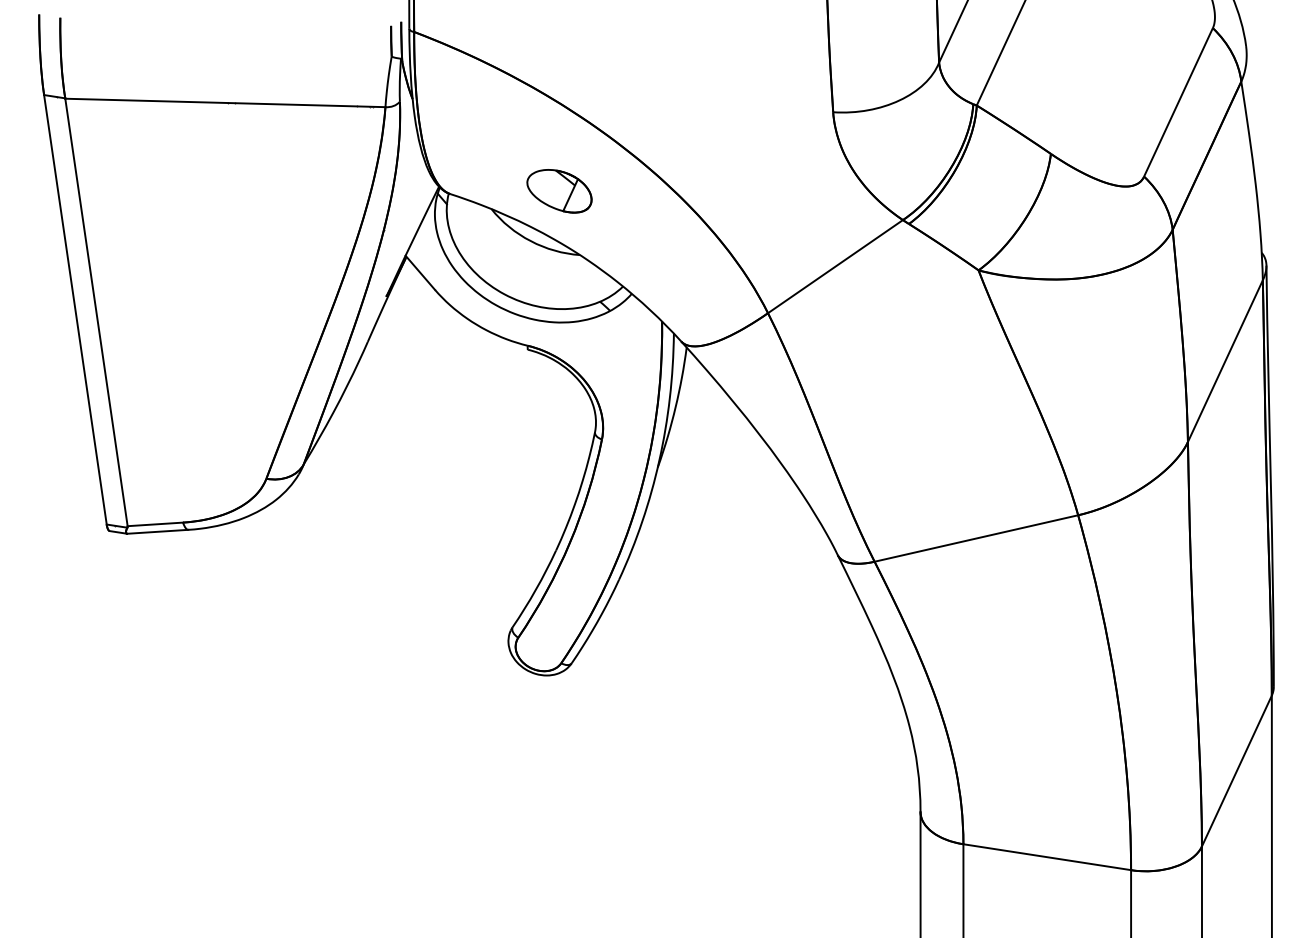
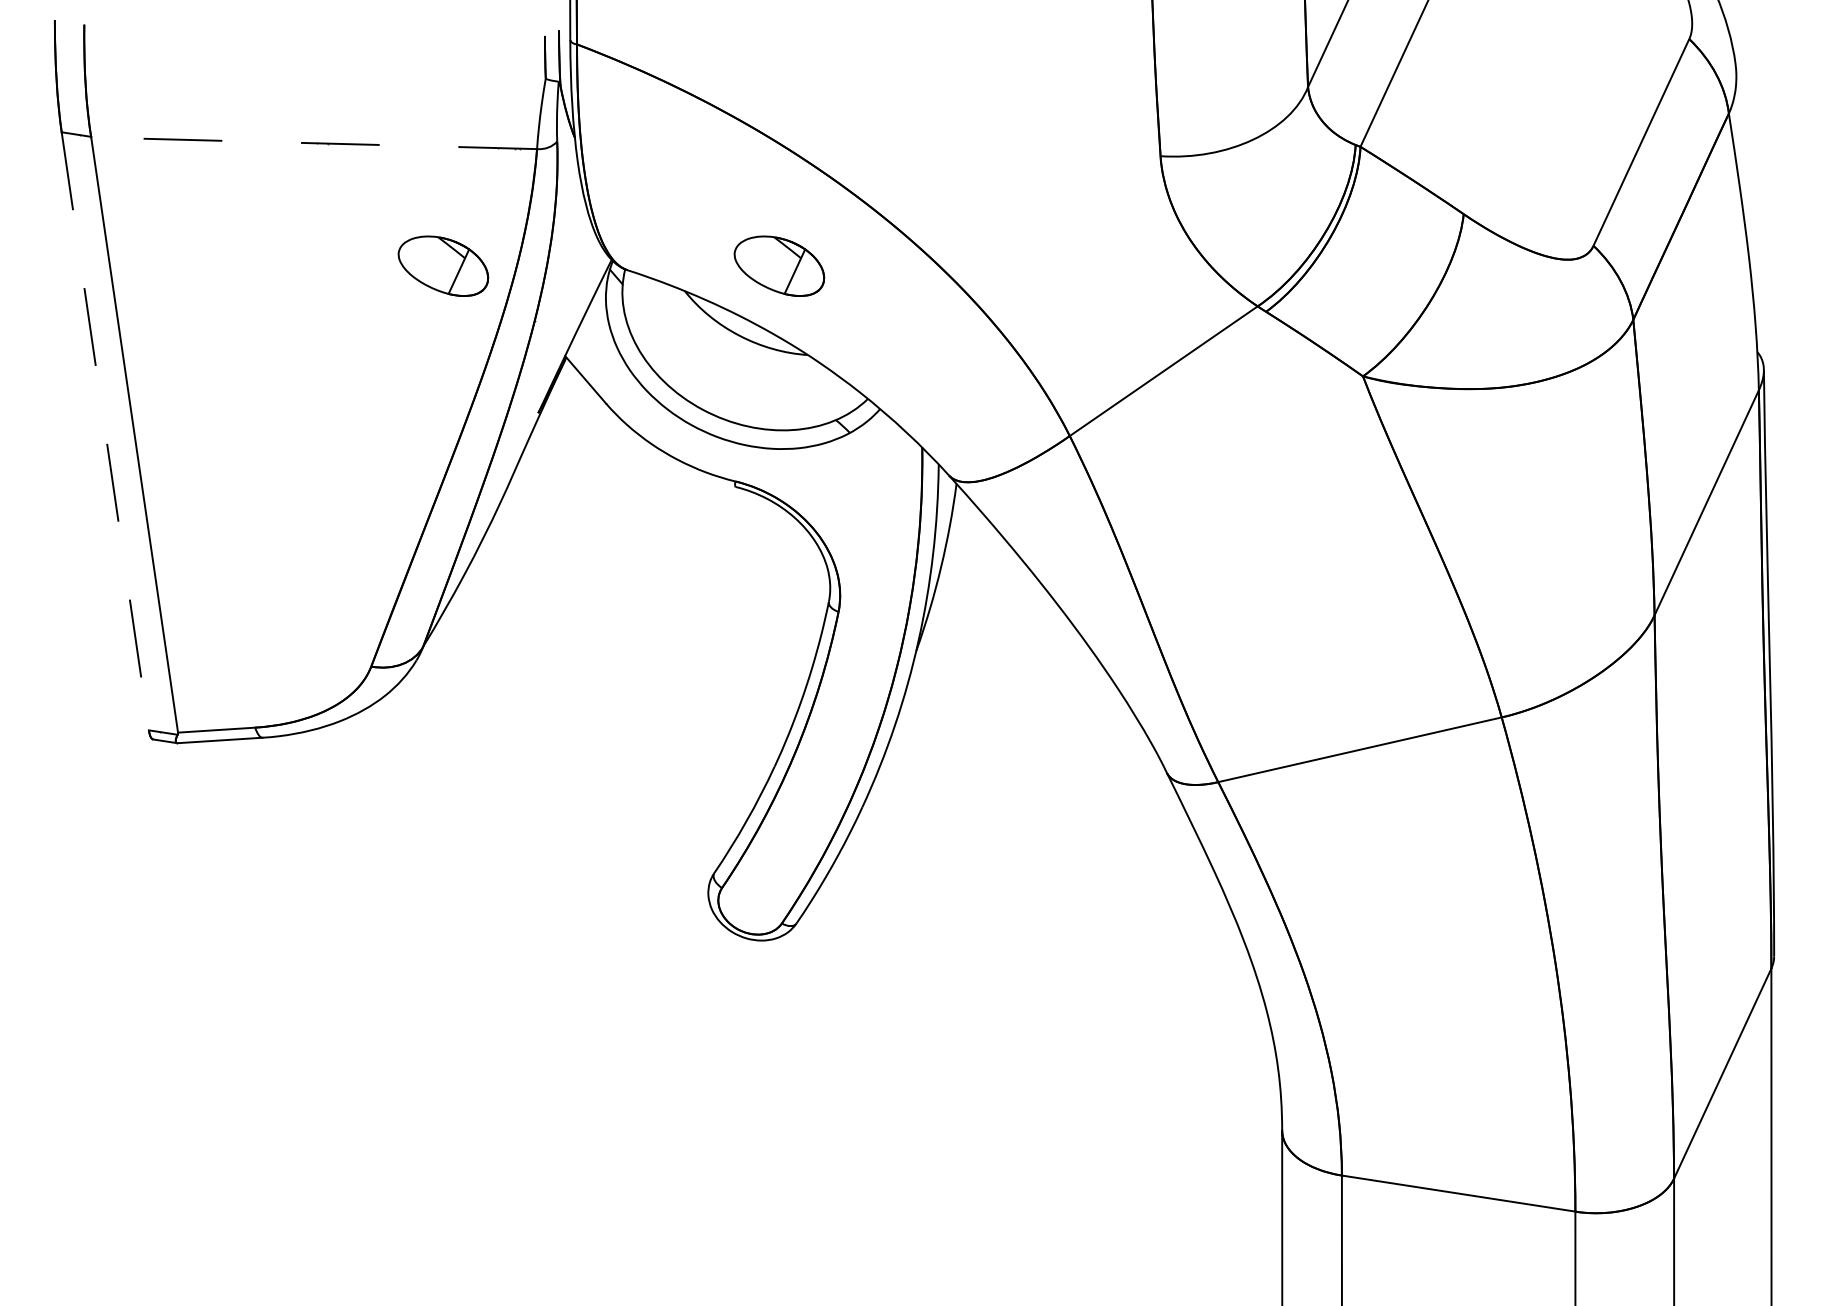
line: (225, 103) -> (314, 143), solid -> dashed
part: (318, 190) -> (443, 265), added
line: (75, 309) -> (105, 431), solid -> dashed

